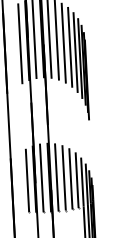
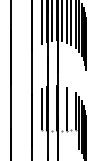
line: (57, 177) -> (62, 108), removed
line: (42, 178) -> (52, 108), removed
line: (70, 178) -> (71, 109), removed

